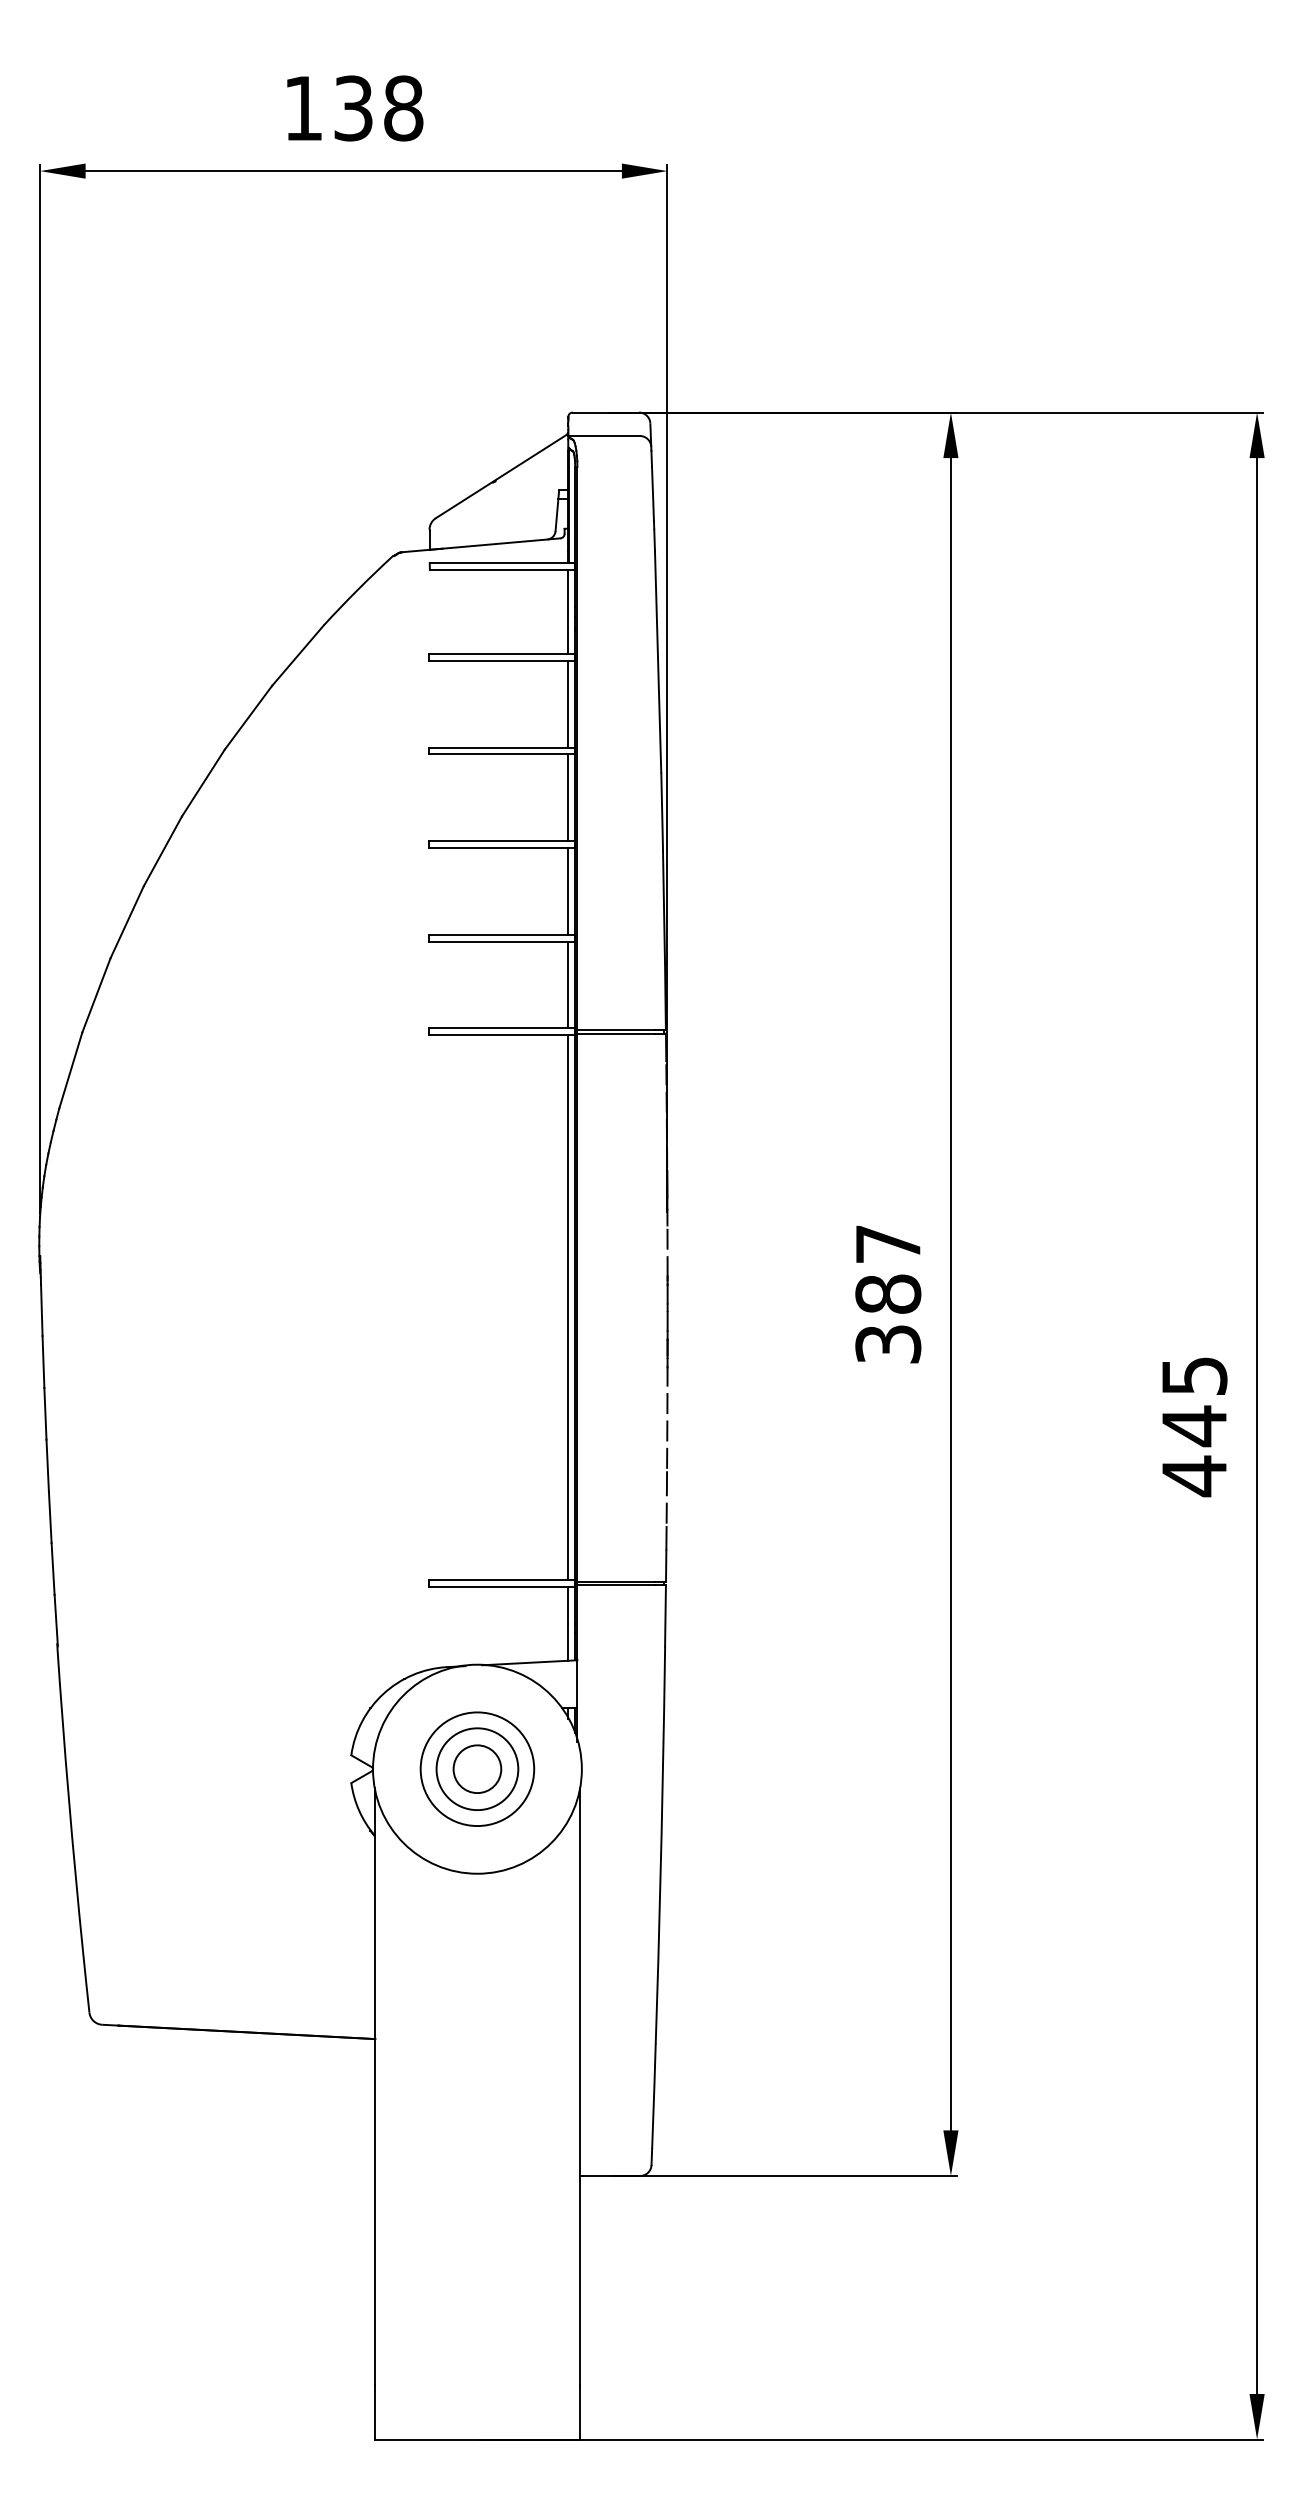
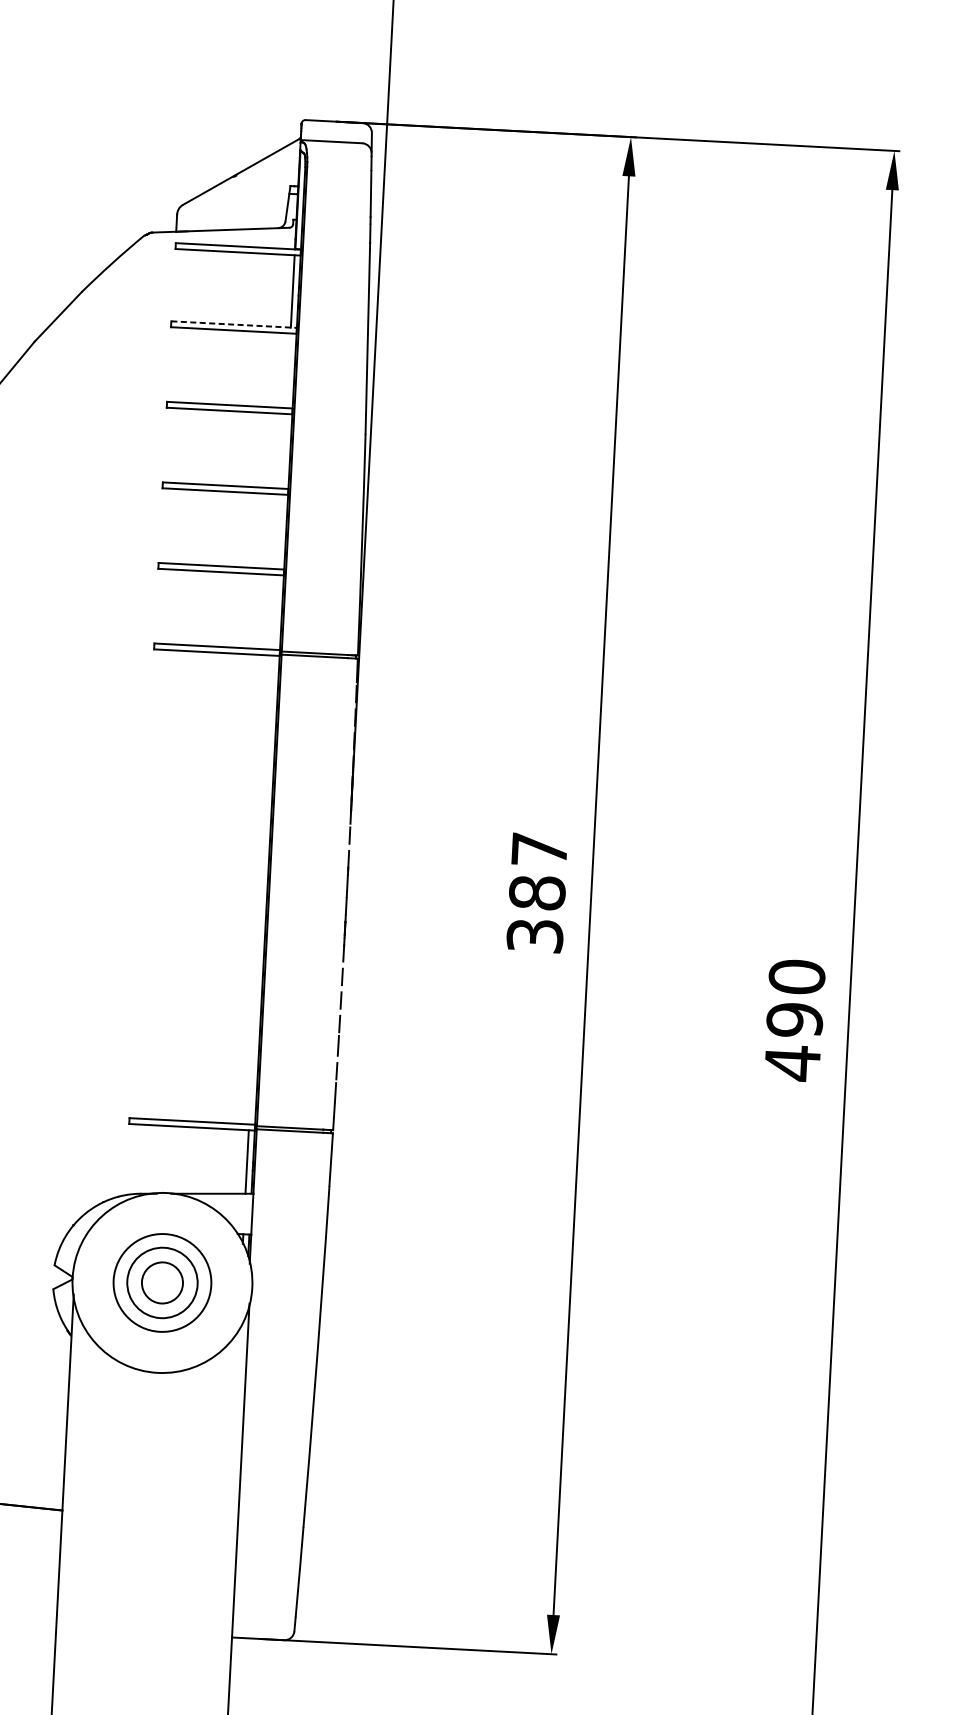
line: (502, 654) -> (234, 325), solid -> dashed
line: (568, 703) -> (288, 370), removed
line: (568, 797) -> (284, 451), removed
line: (568, 891) -> (280, 531), removed
line: (568, 984) -> (276, 611), removed
line: (568, 1307) -> (261, 889), removed
text: (1194, 1401) -> (795, 998), 445 -> 490

